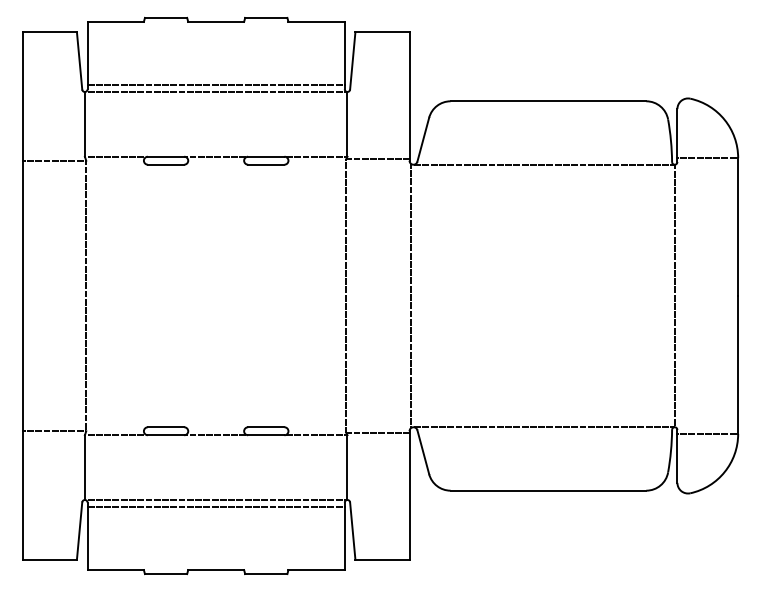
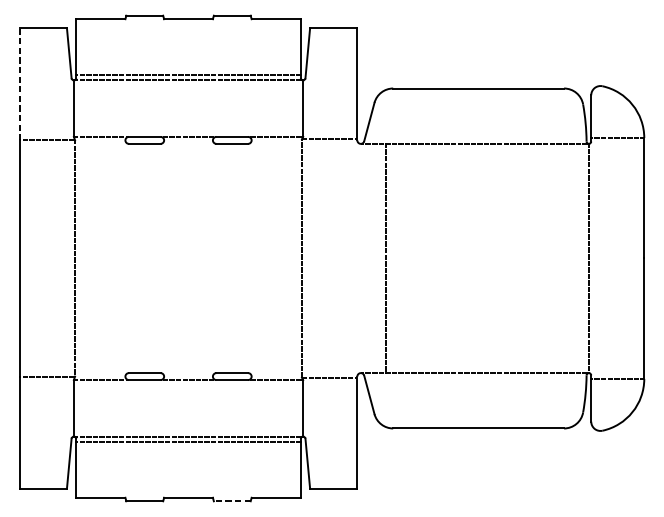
line: (22, 95) -> (19, 83), solid -> dashed
line: (410, 295) -> (385, 258), moved
line: (265, 574) -> (231, 501), solid -> dashed

